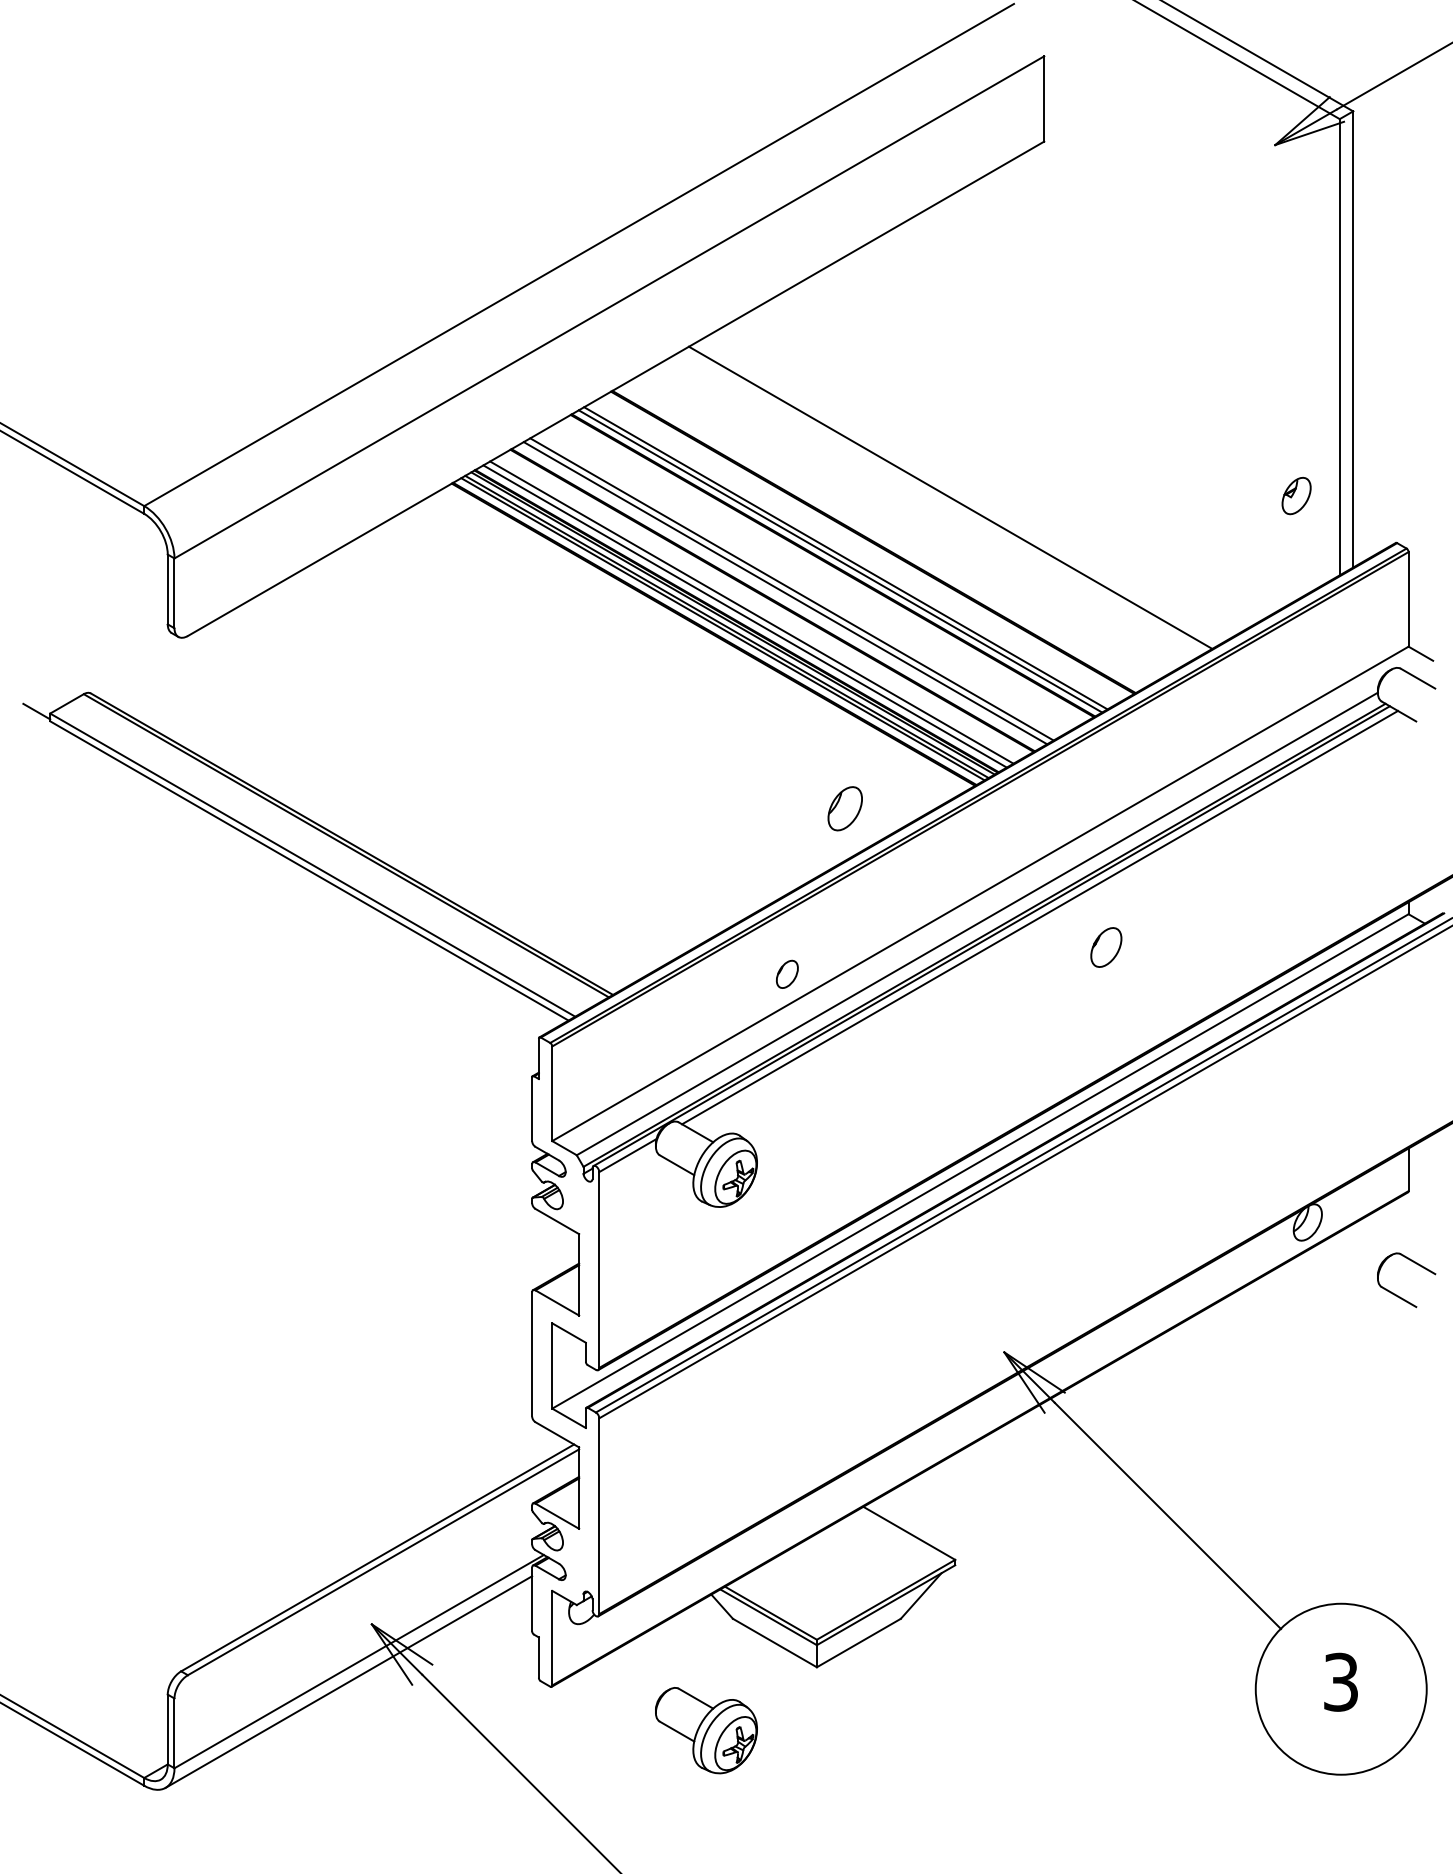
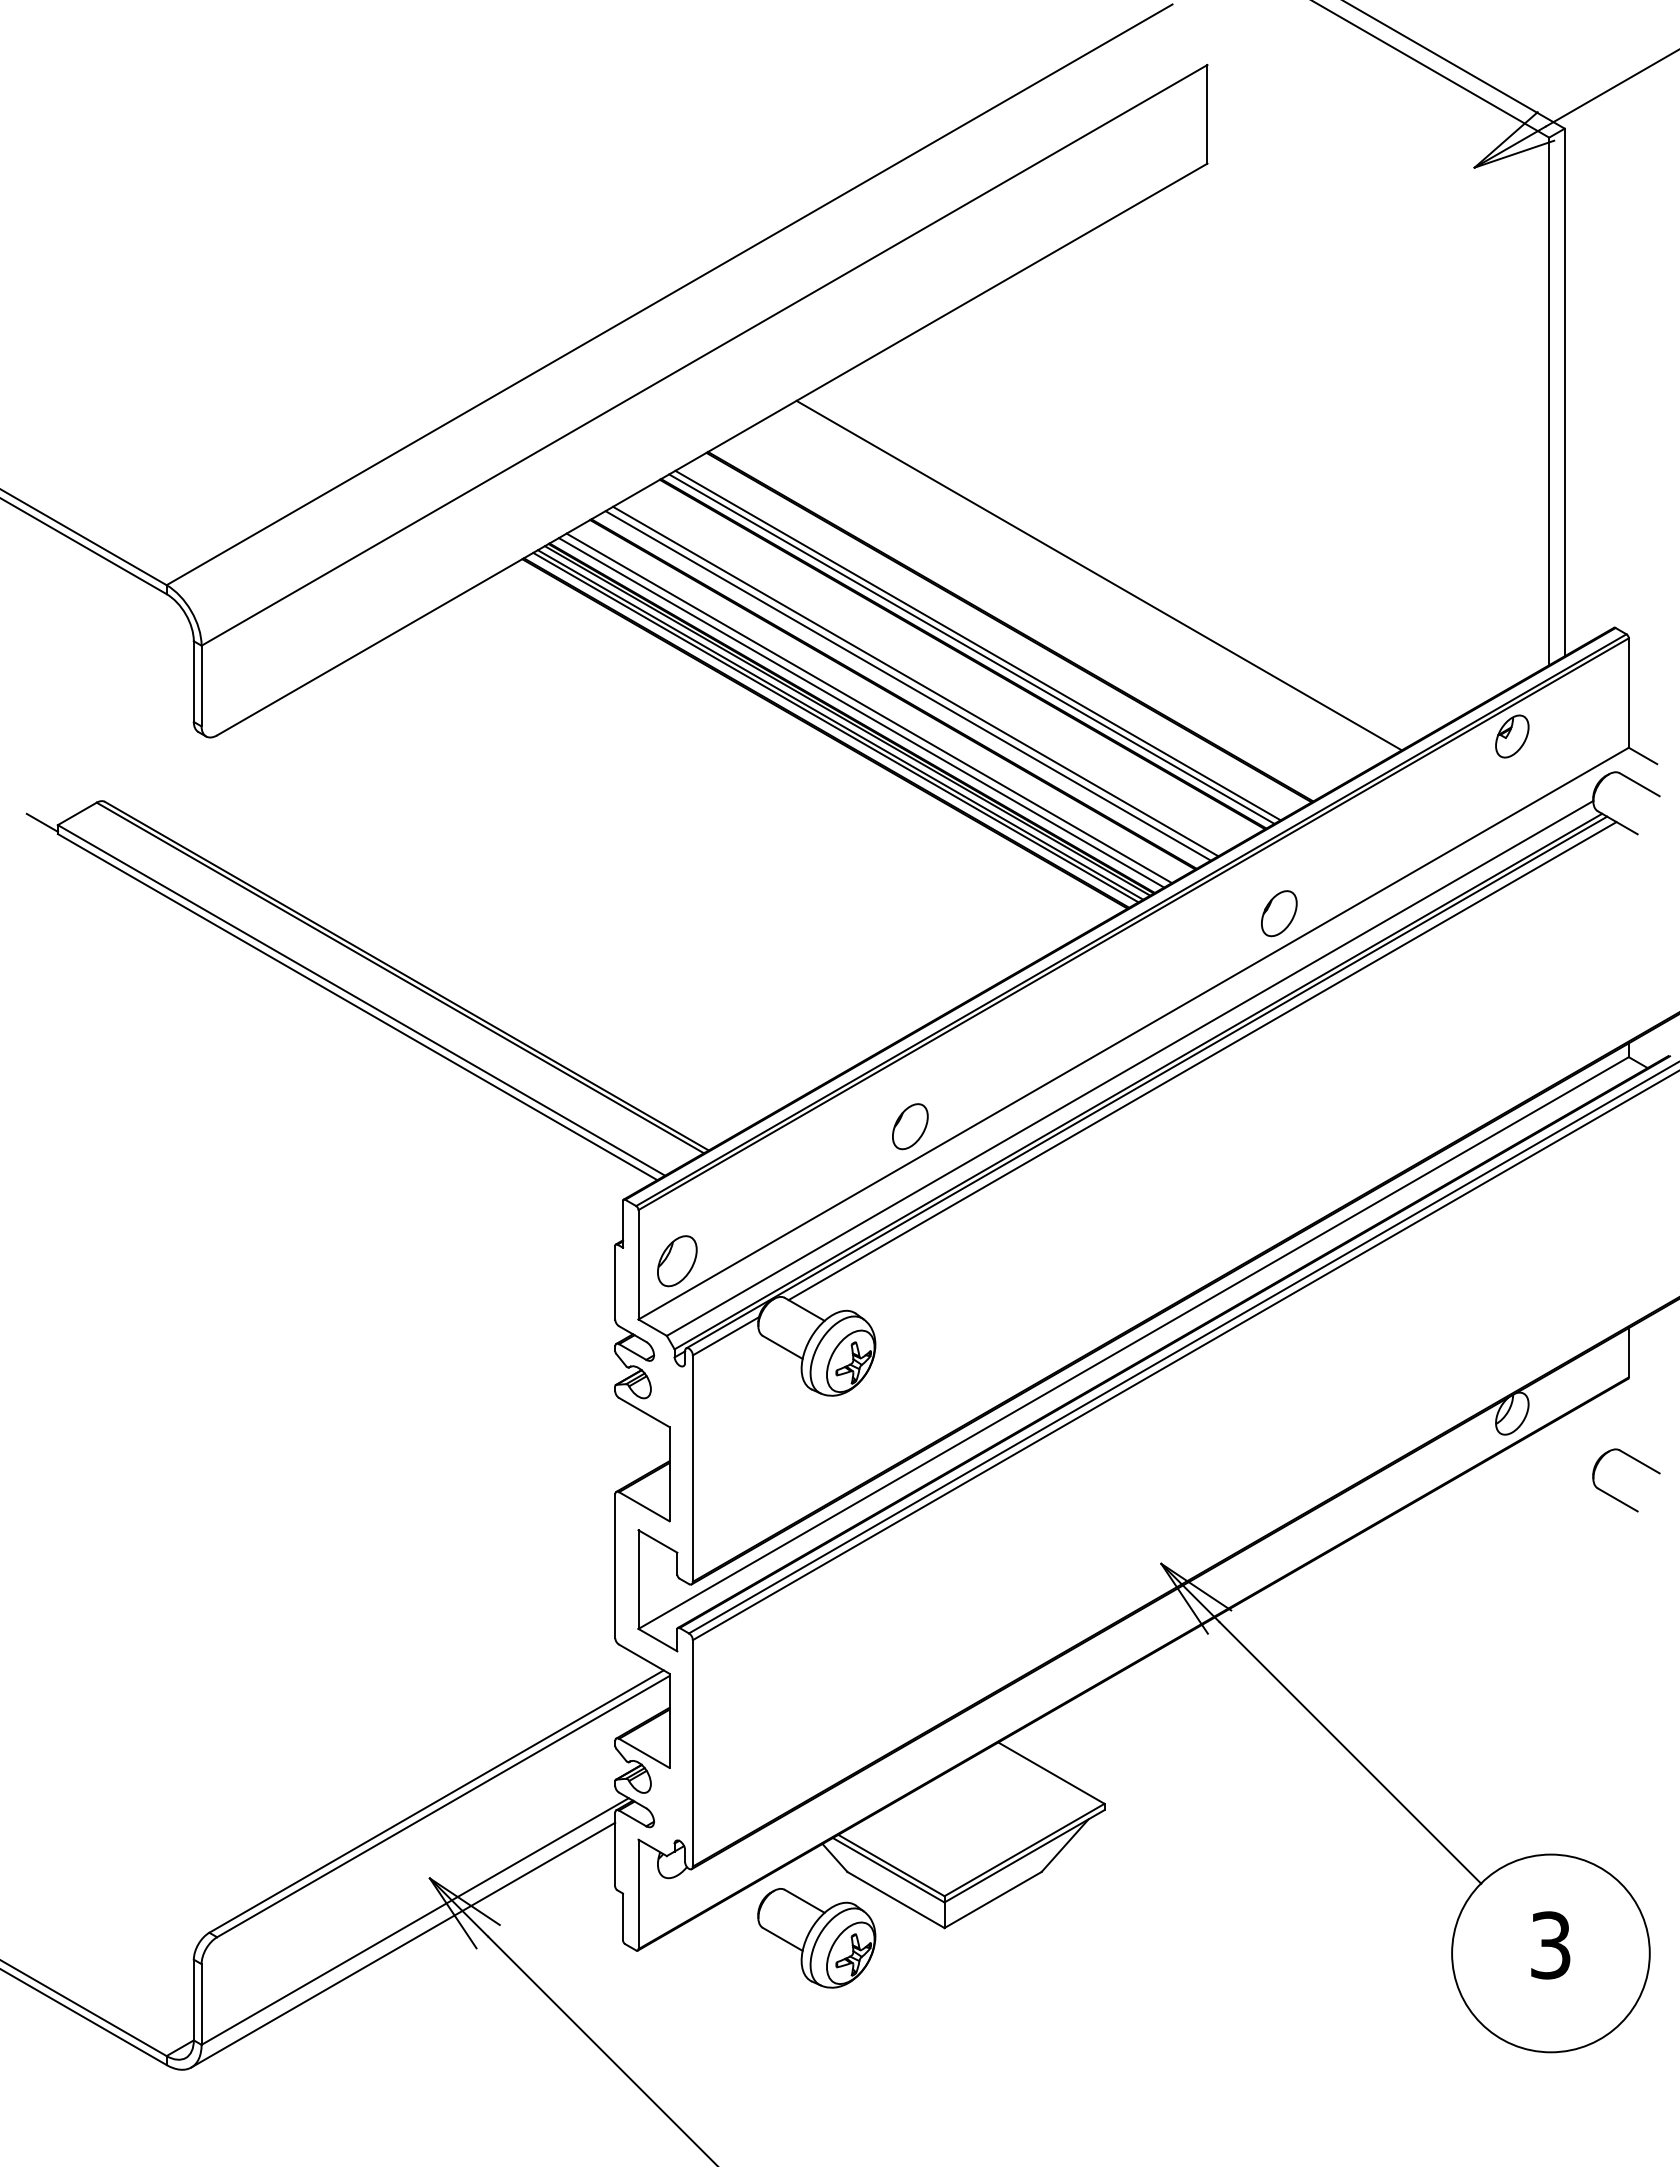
part: (1296, 496) -> (1512, 736), moved
part: (845, 809) -> (677, 1261), moved
part: (1106, 947) -> (1279, 913), moved
part: (787, 974) -> (910, 1126), size x1.43
part: (706, 1730) -> (816, 1938), moved

